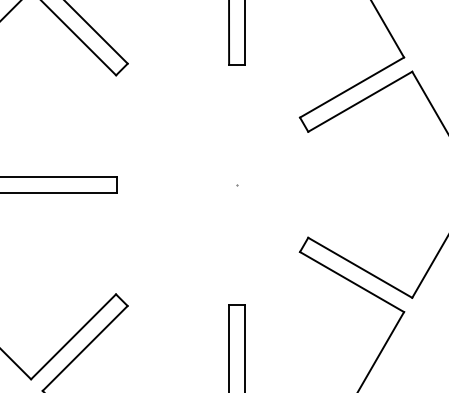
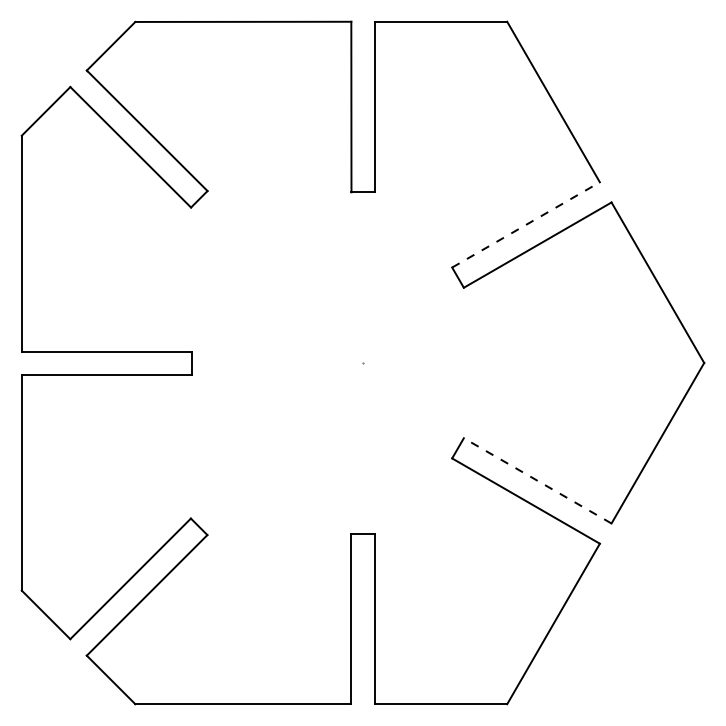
line: (352, 87) -> (526, 224), solid -> dashed
line: (360, 267) -> (537, 480), solid -> dashed

